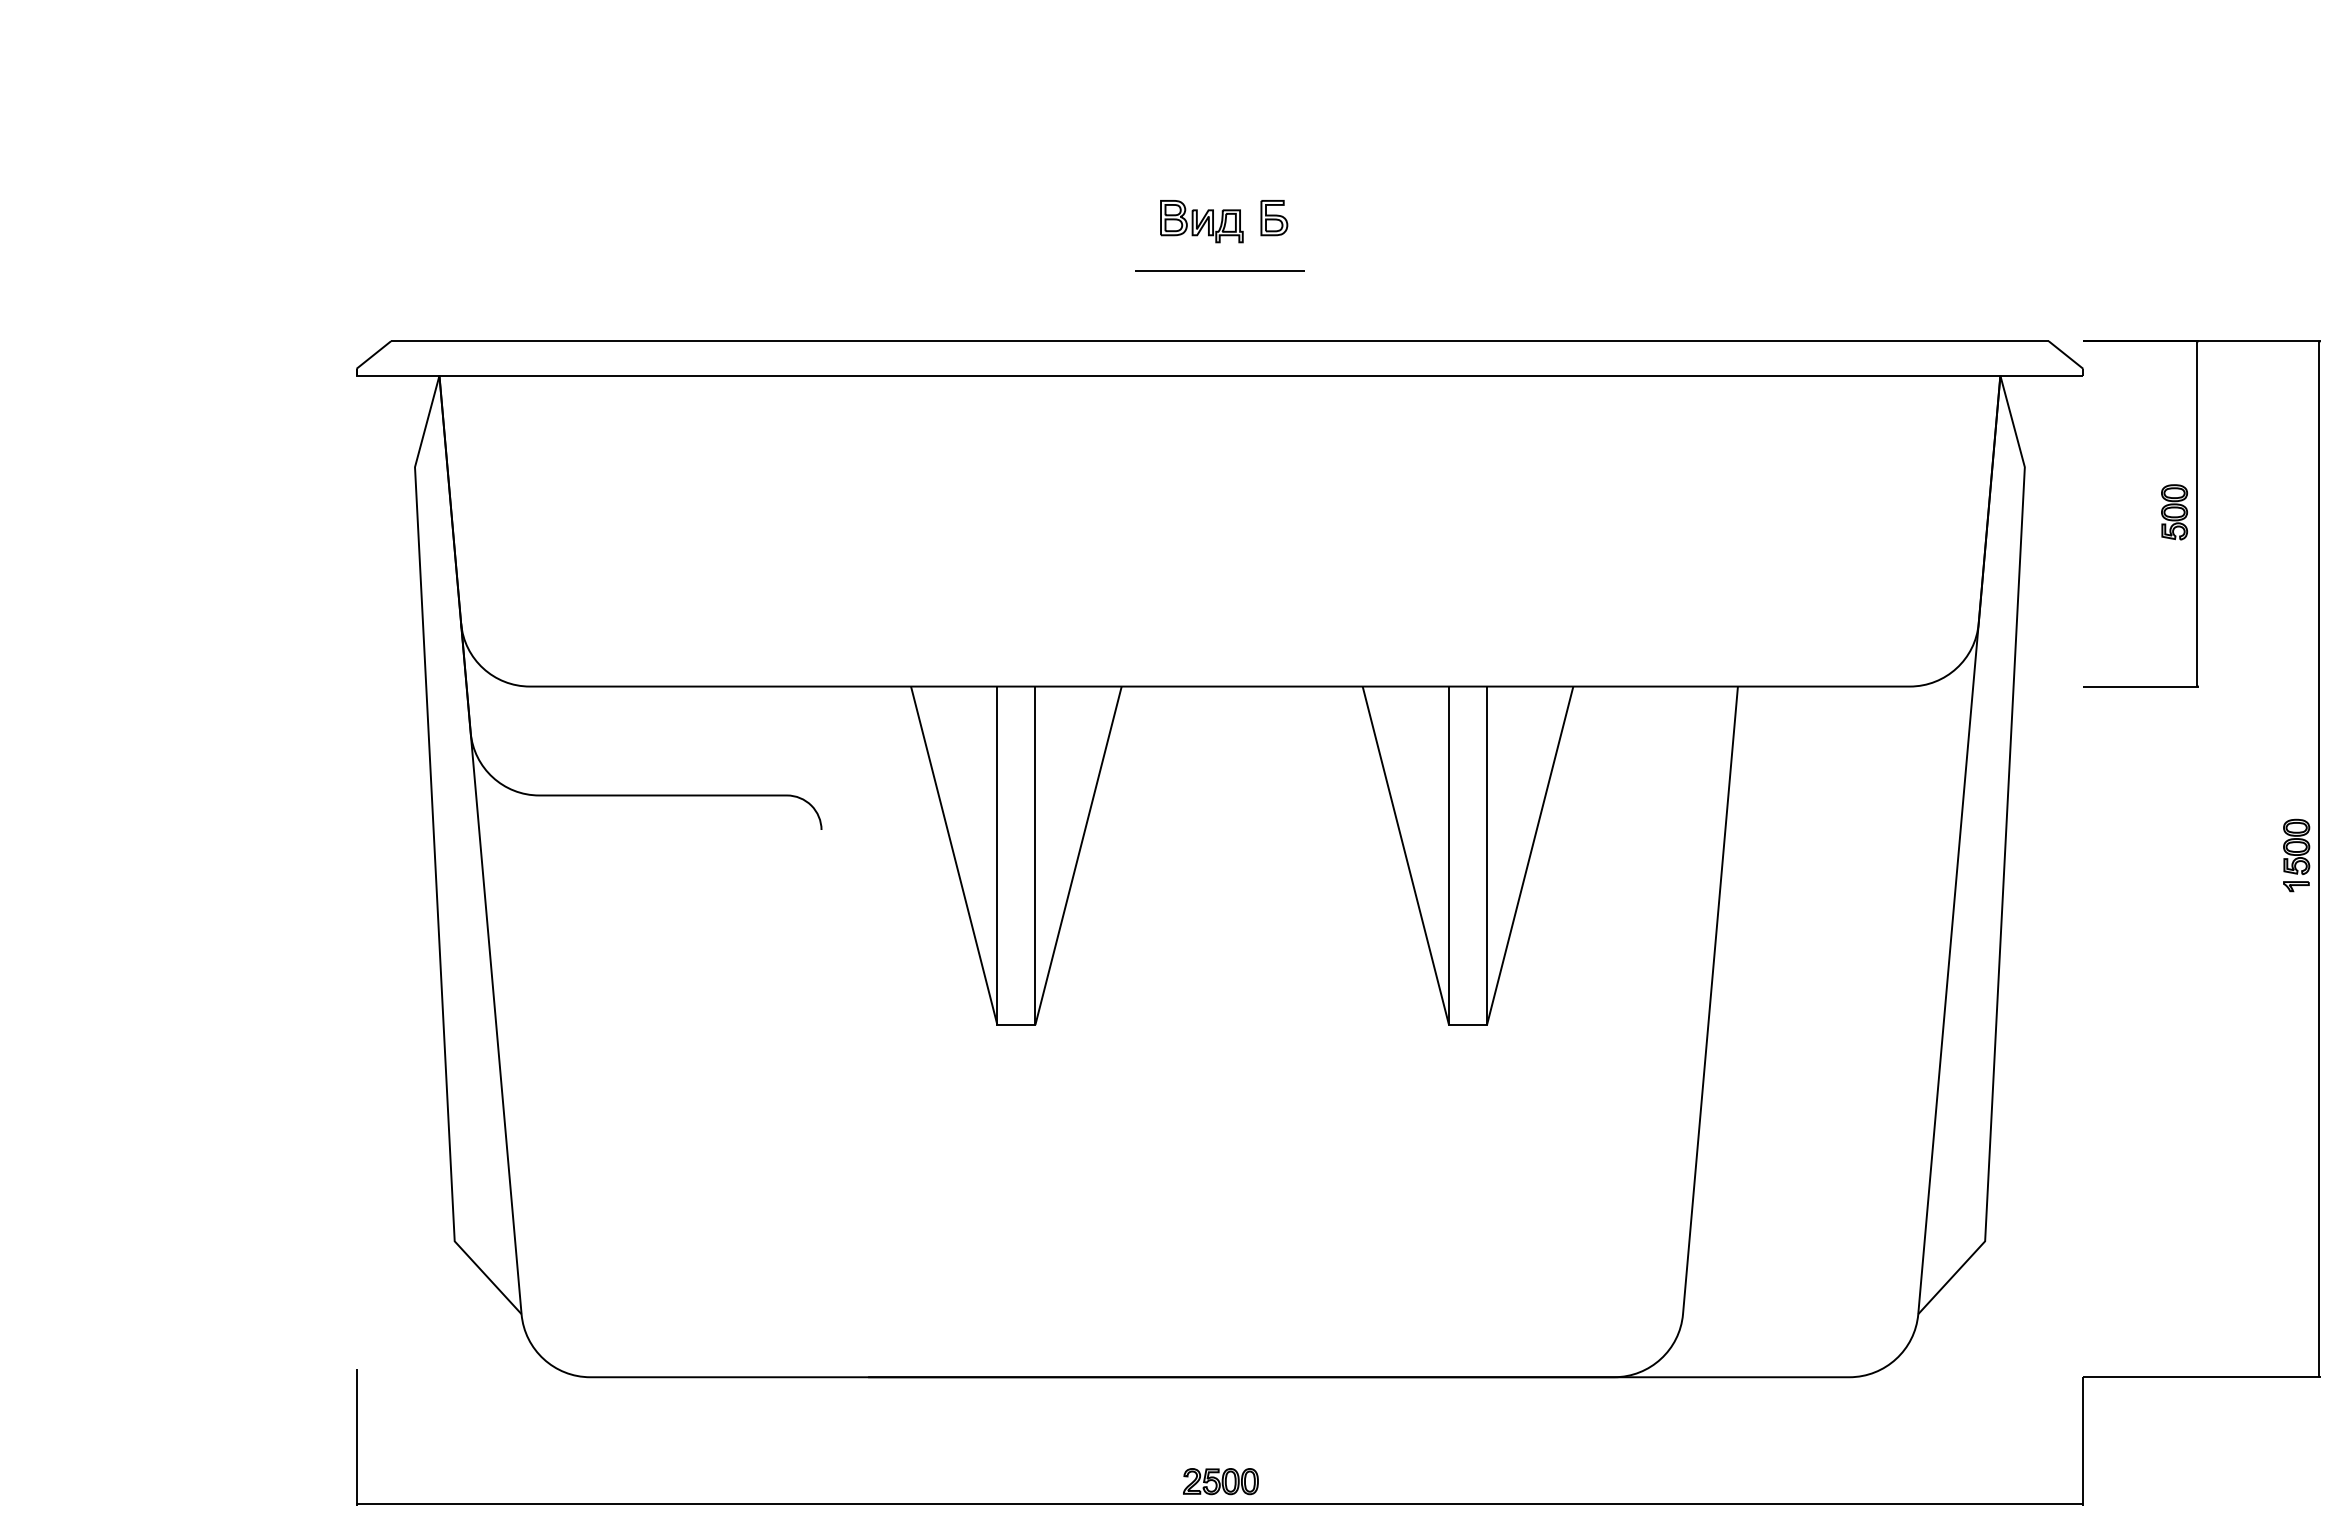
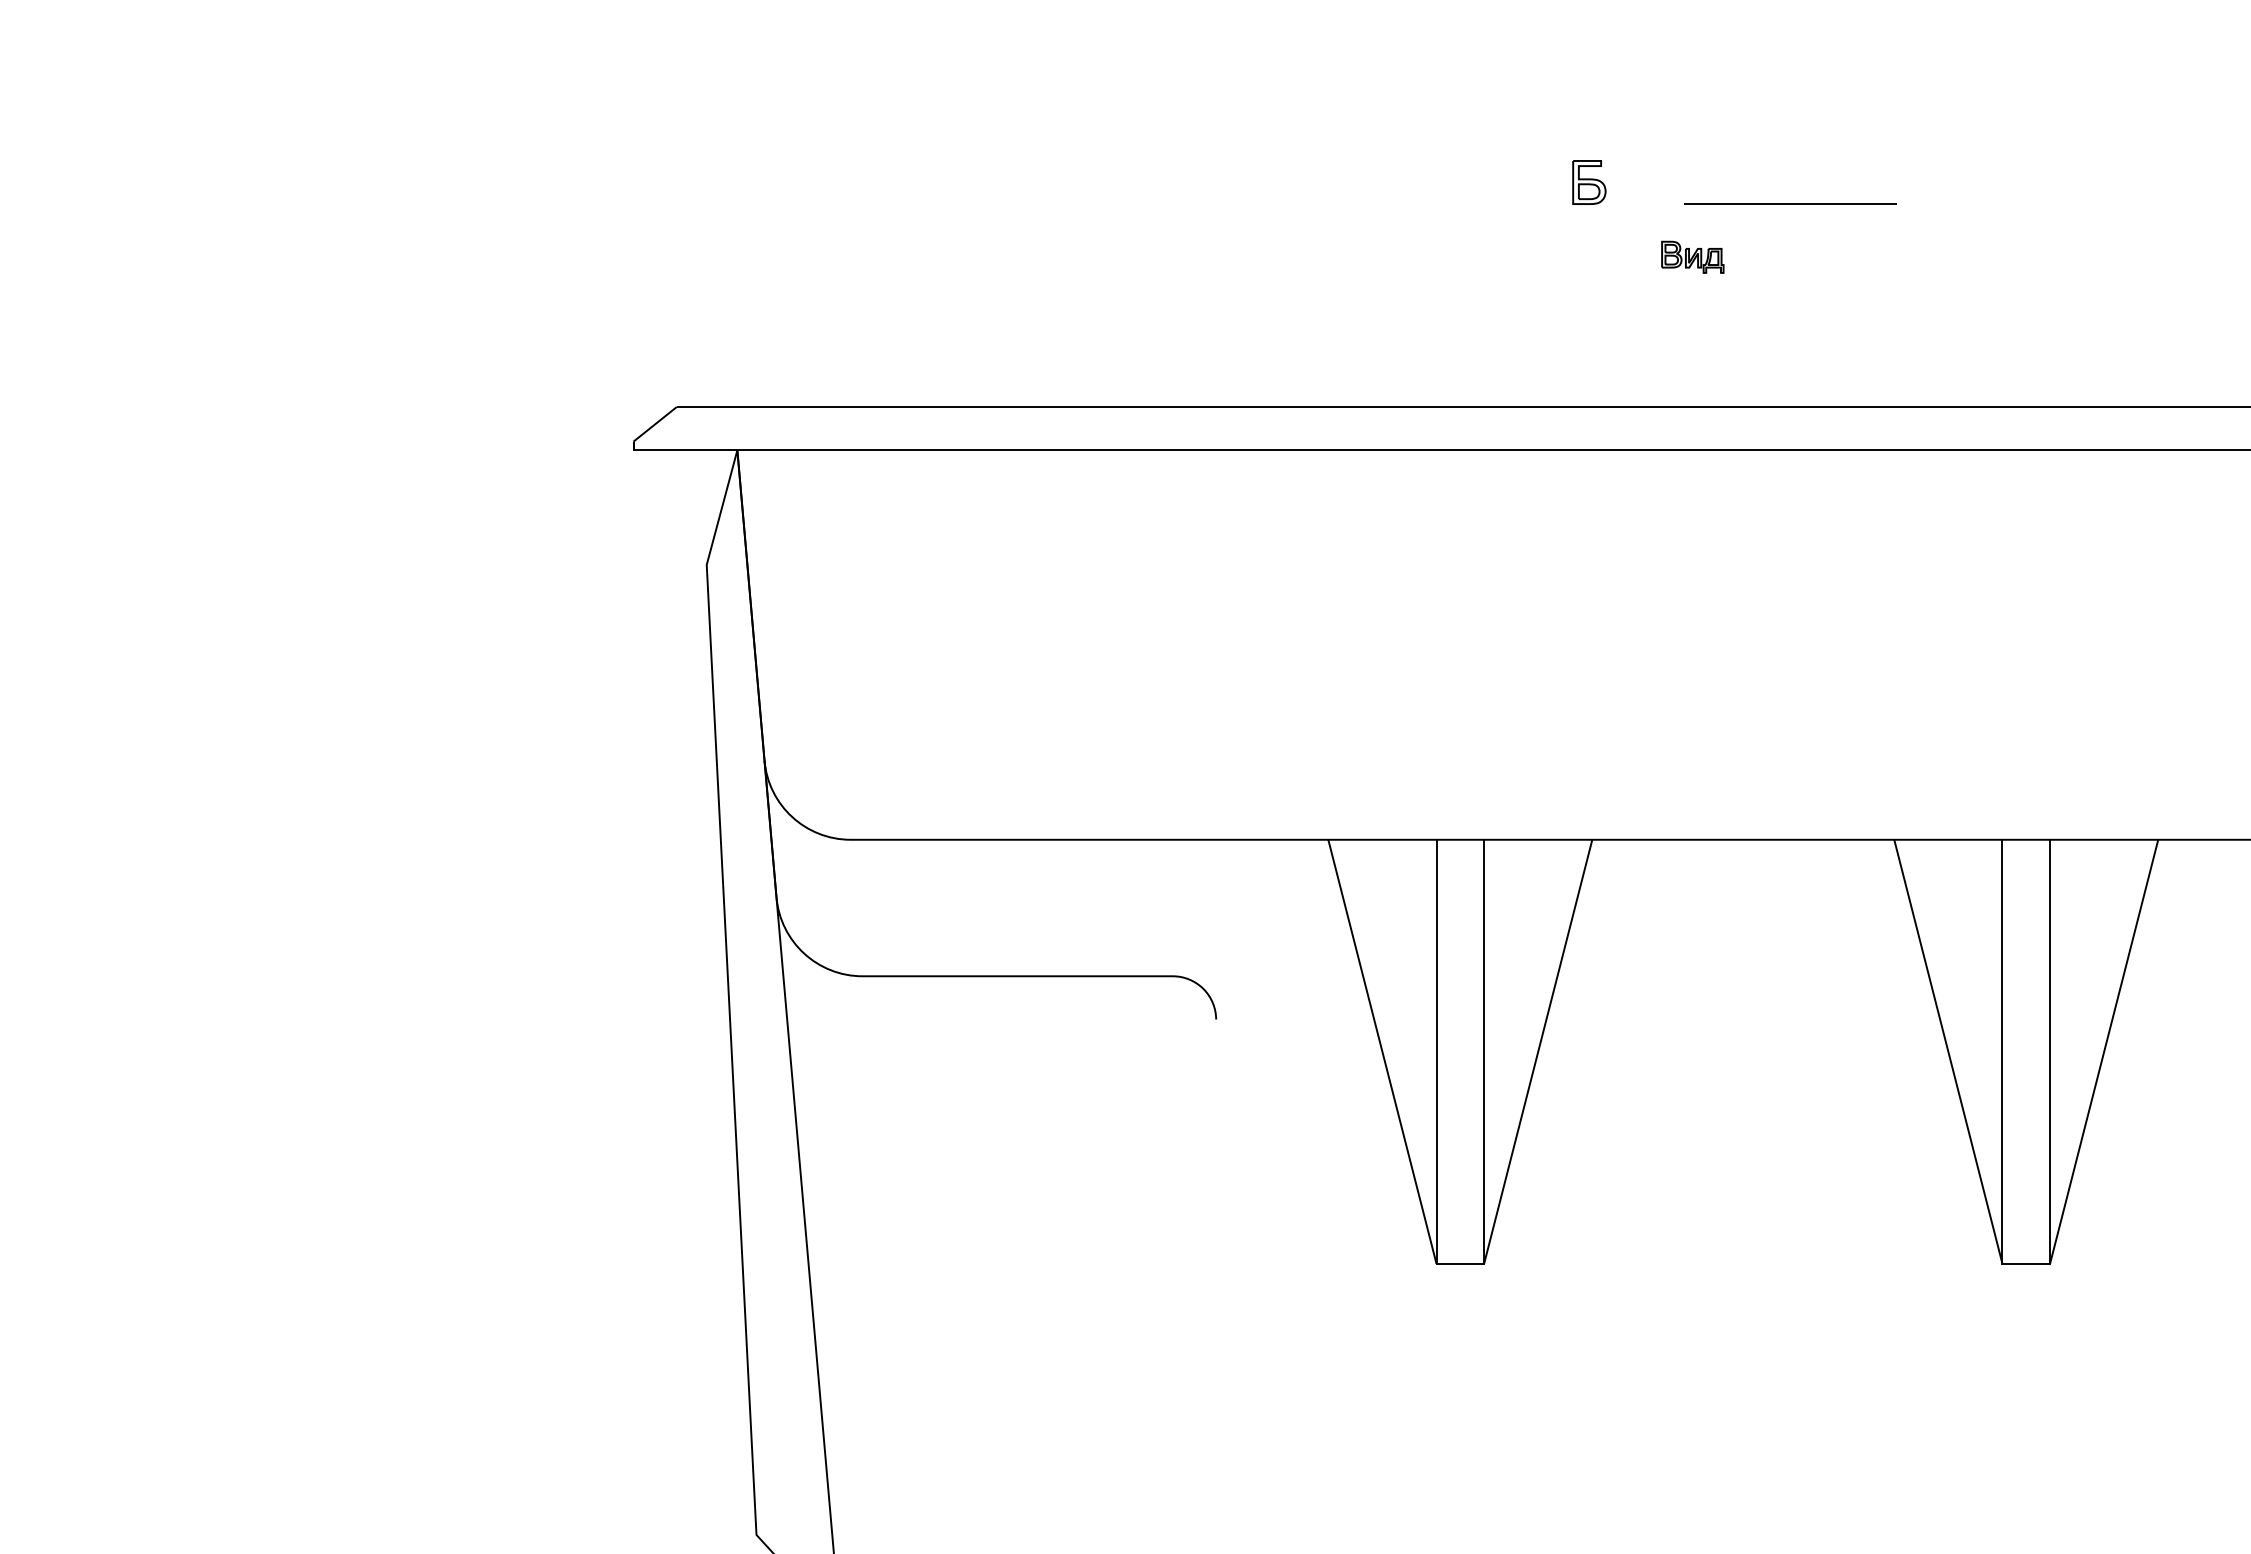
part: (1274, 218) -> (1589, 183), moved
part: (1201, 221) -> (1692, 257), size x0.6
line: (1219, 270) -> (1790, 203), moved

